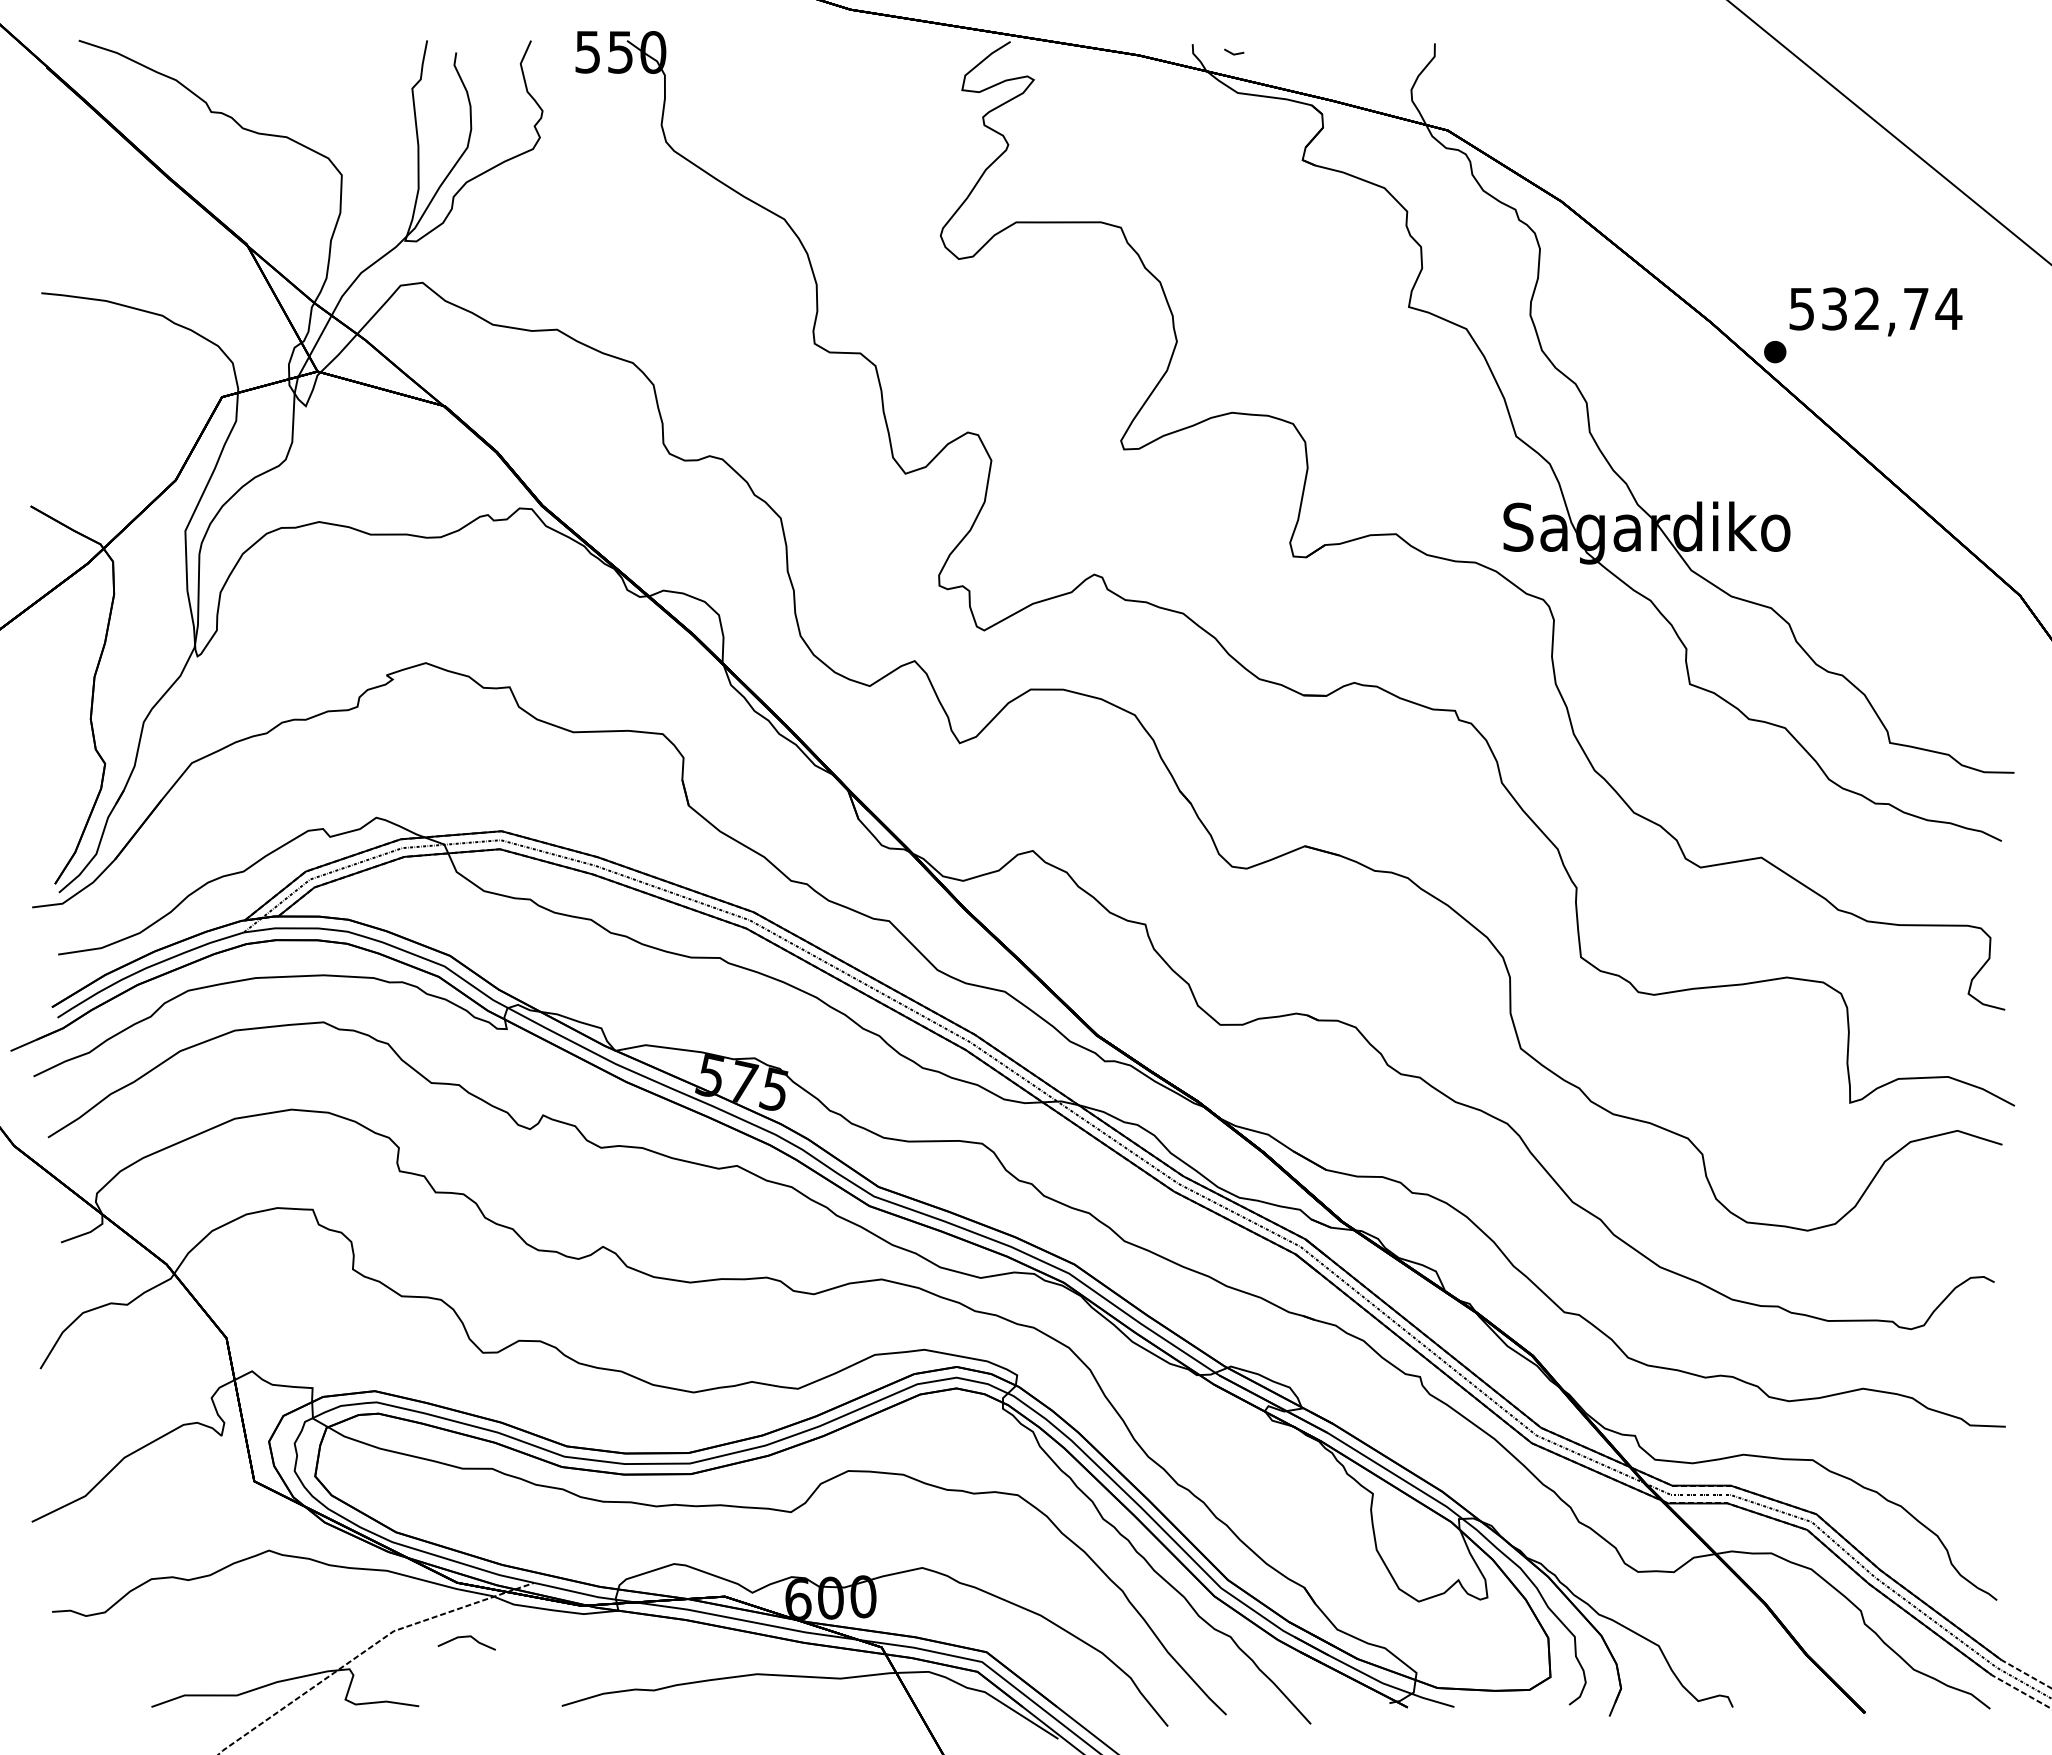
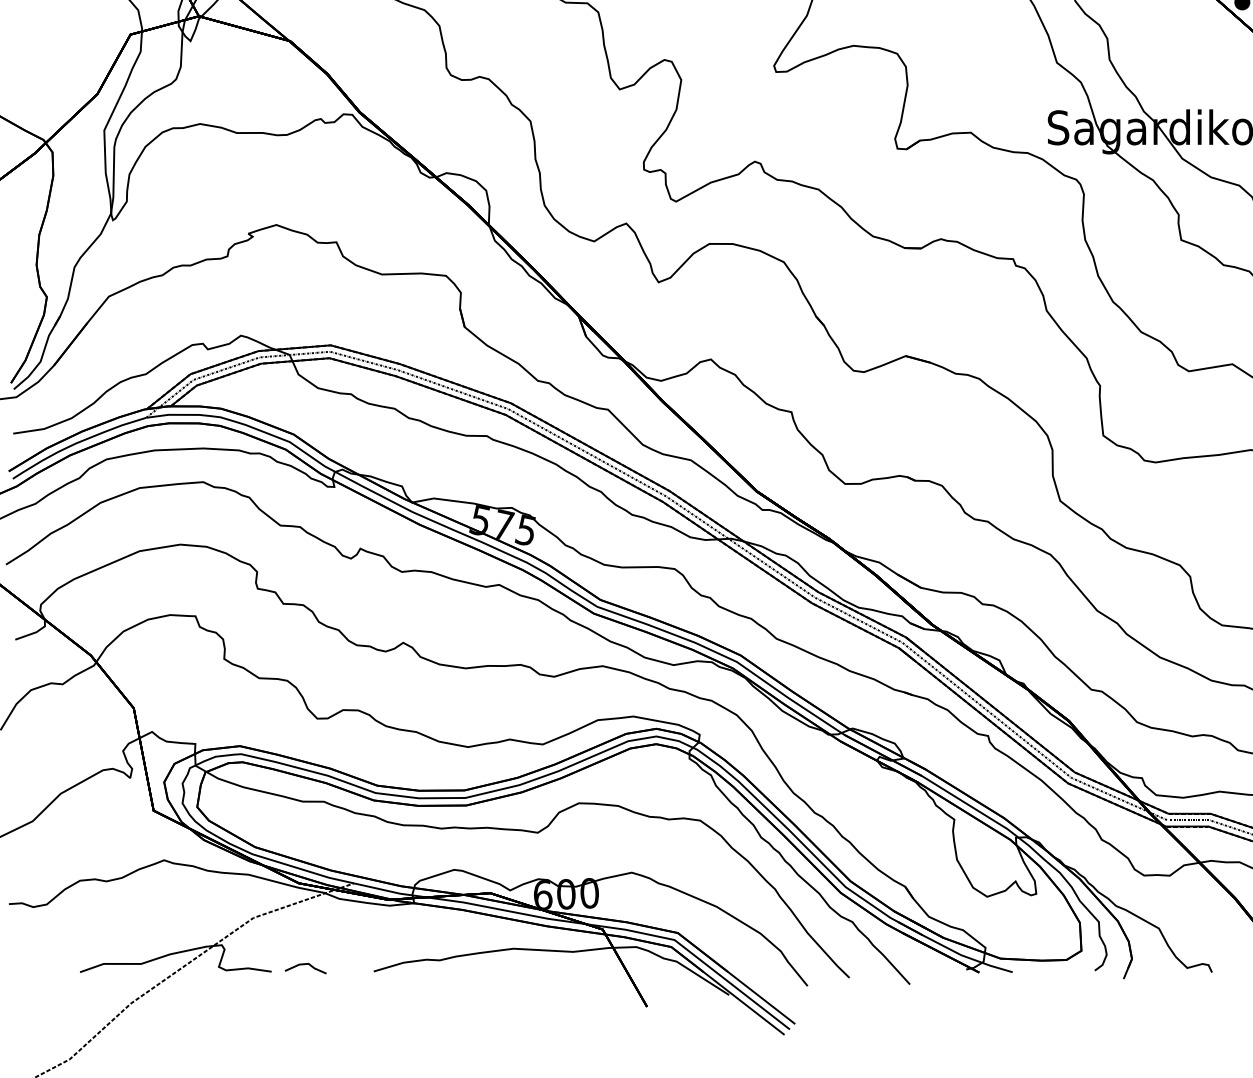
line: (466, 1637) -> (305, 964), moved

